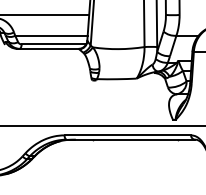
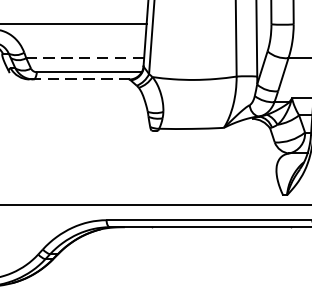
line: (50, 35) -> (83, 57), solid -> dashed
line: (48, 48) -> (80, 78), solid -> dashed

